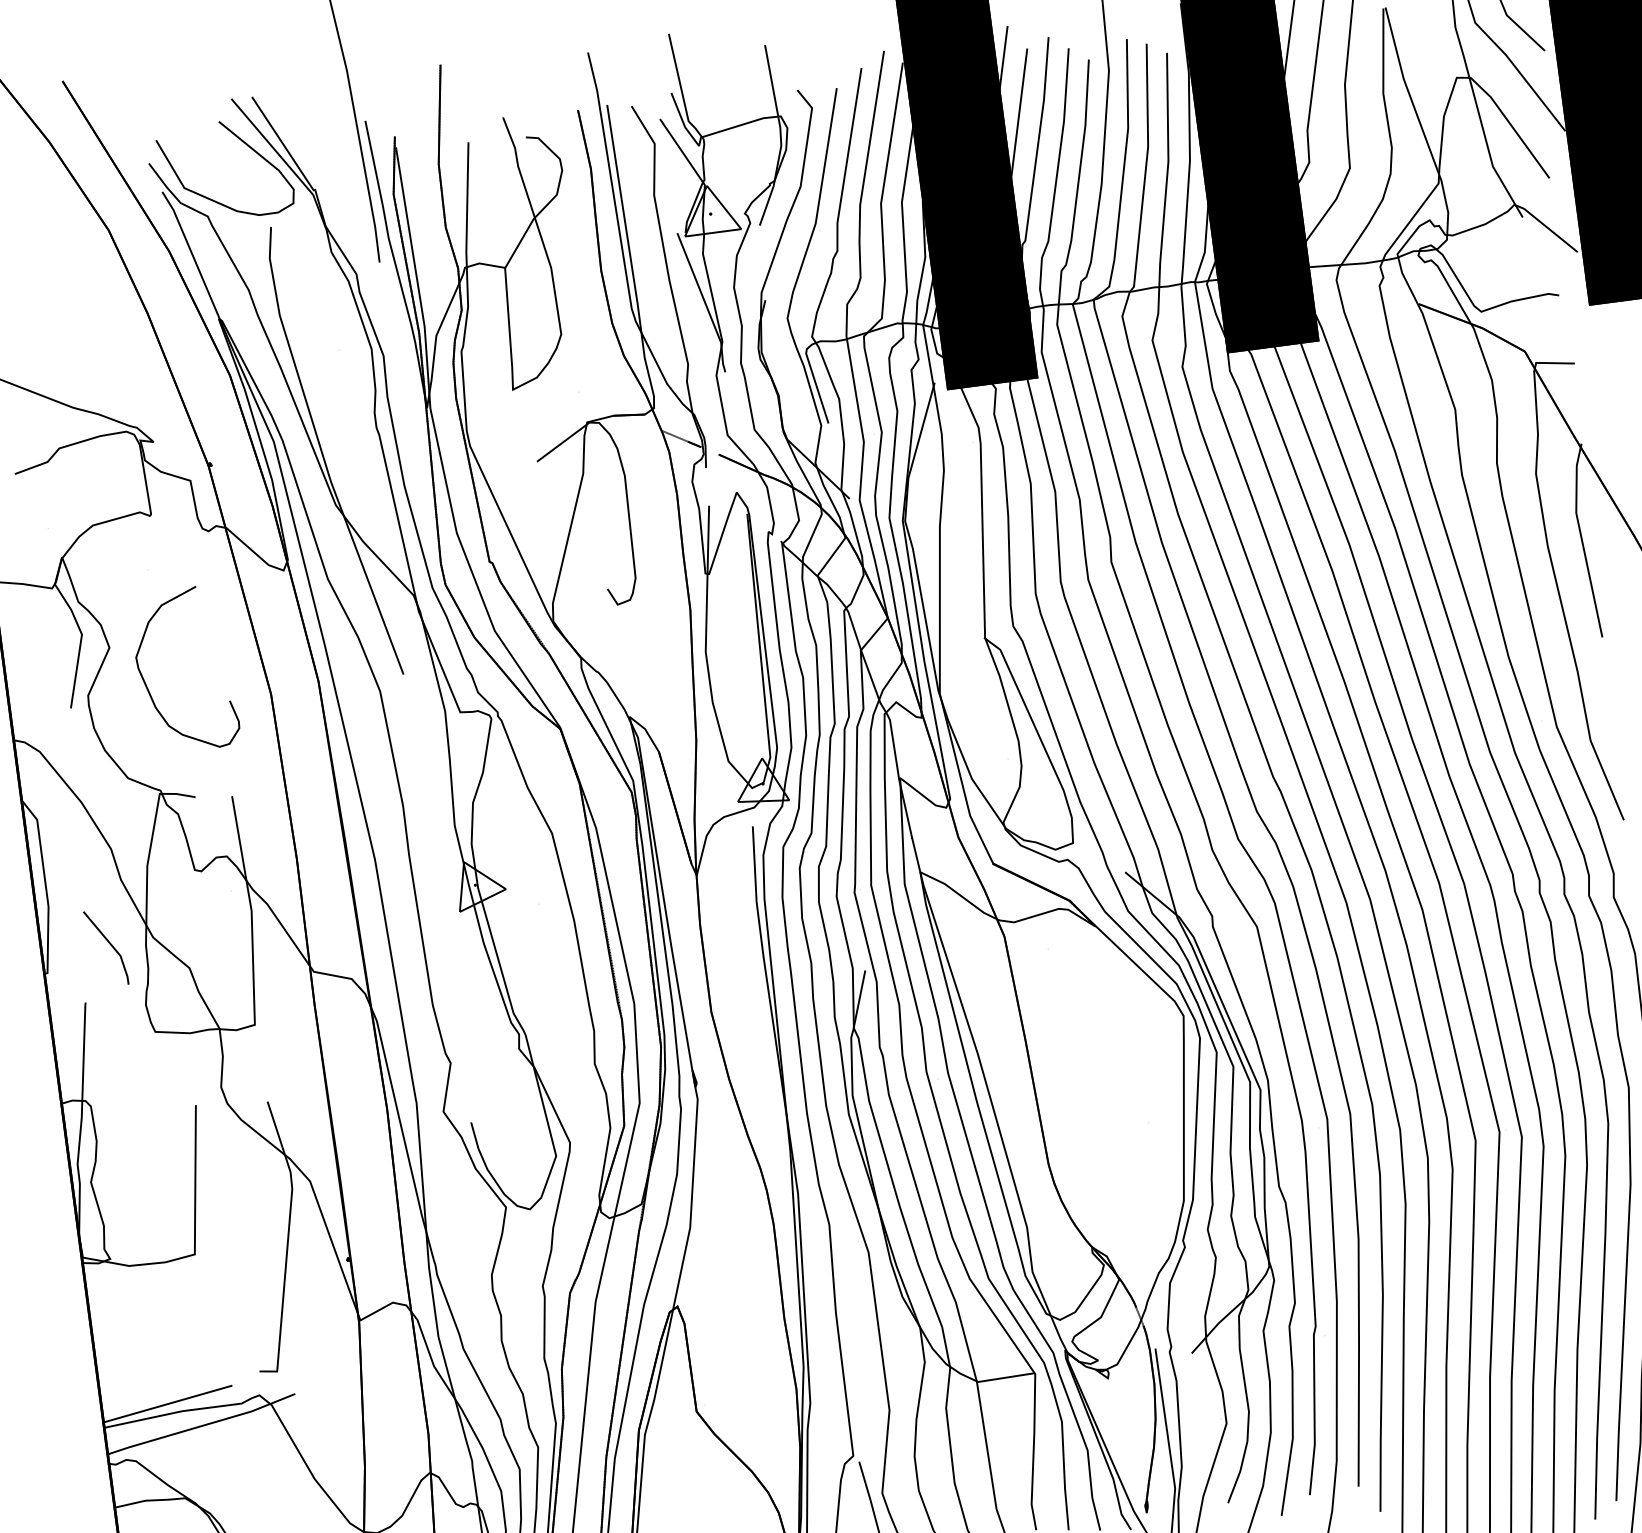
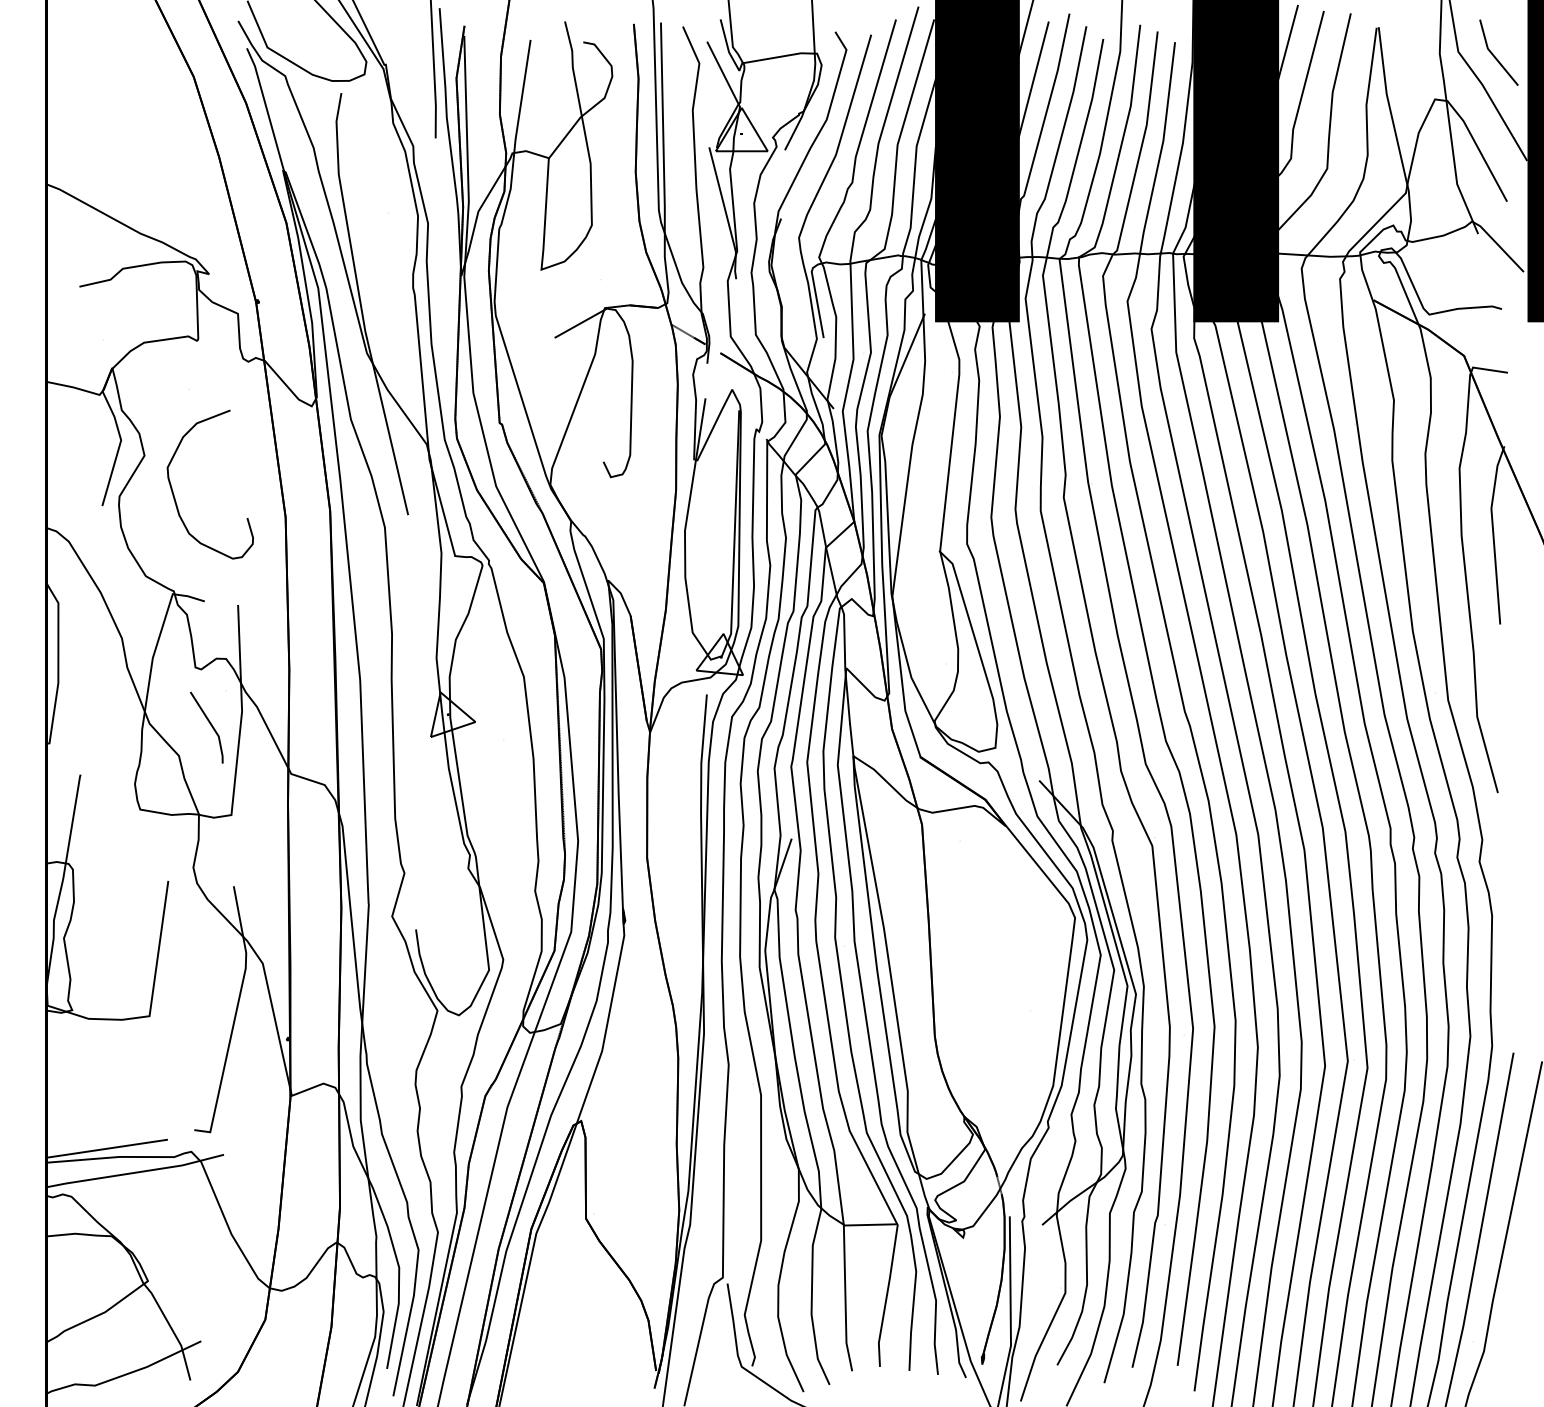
line: (109, 945) -> (210, 725), moved

